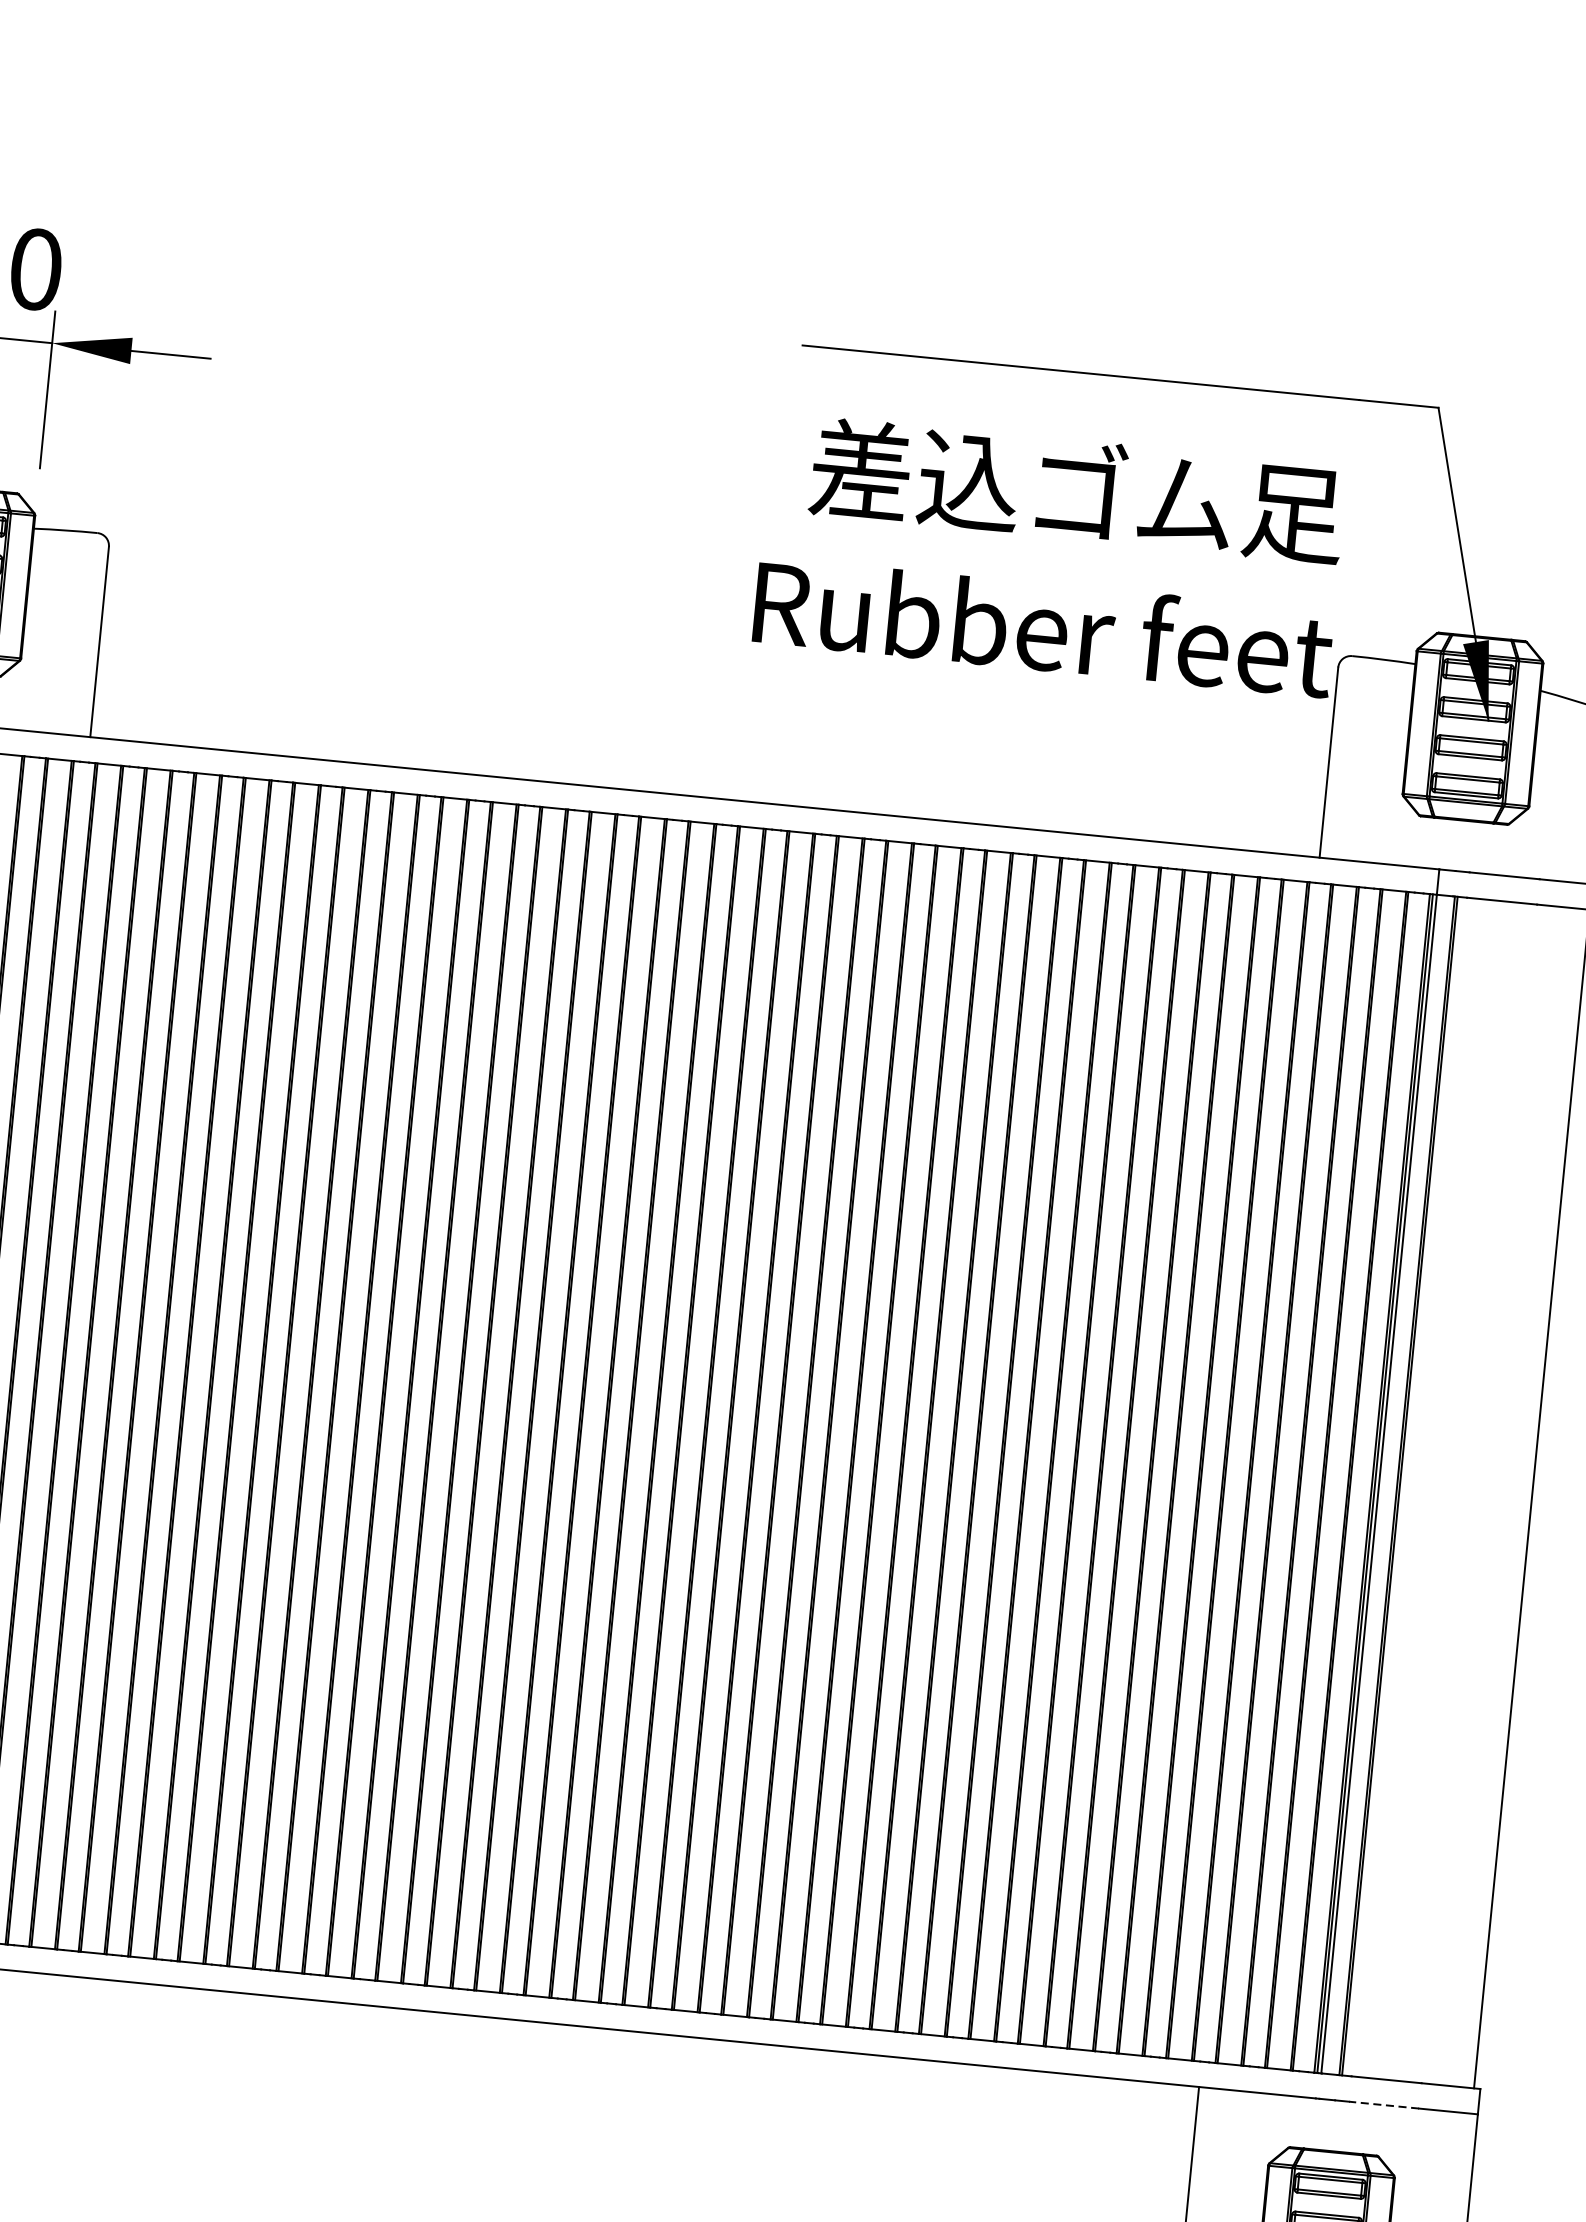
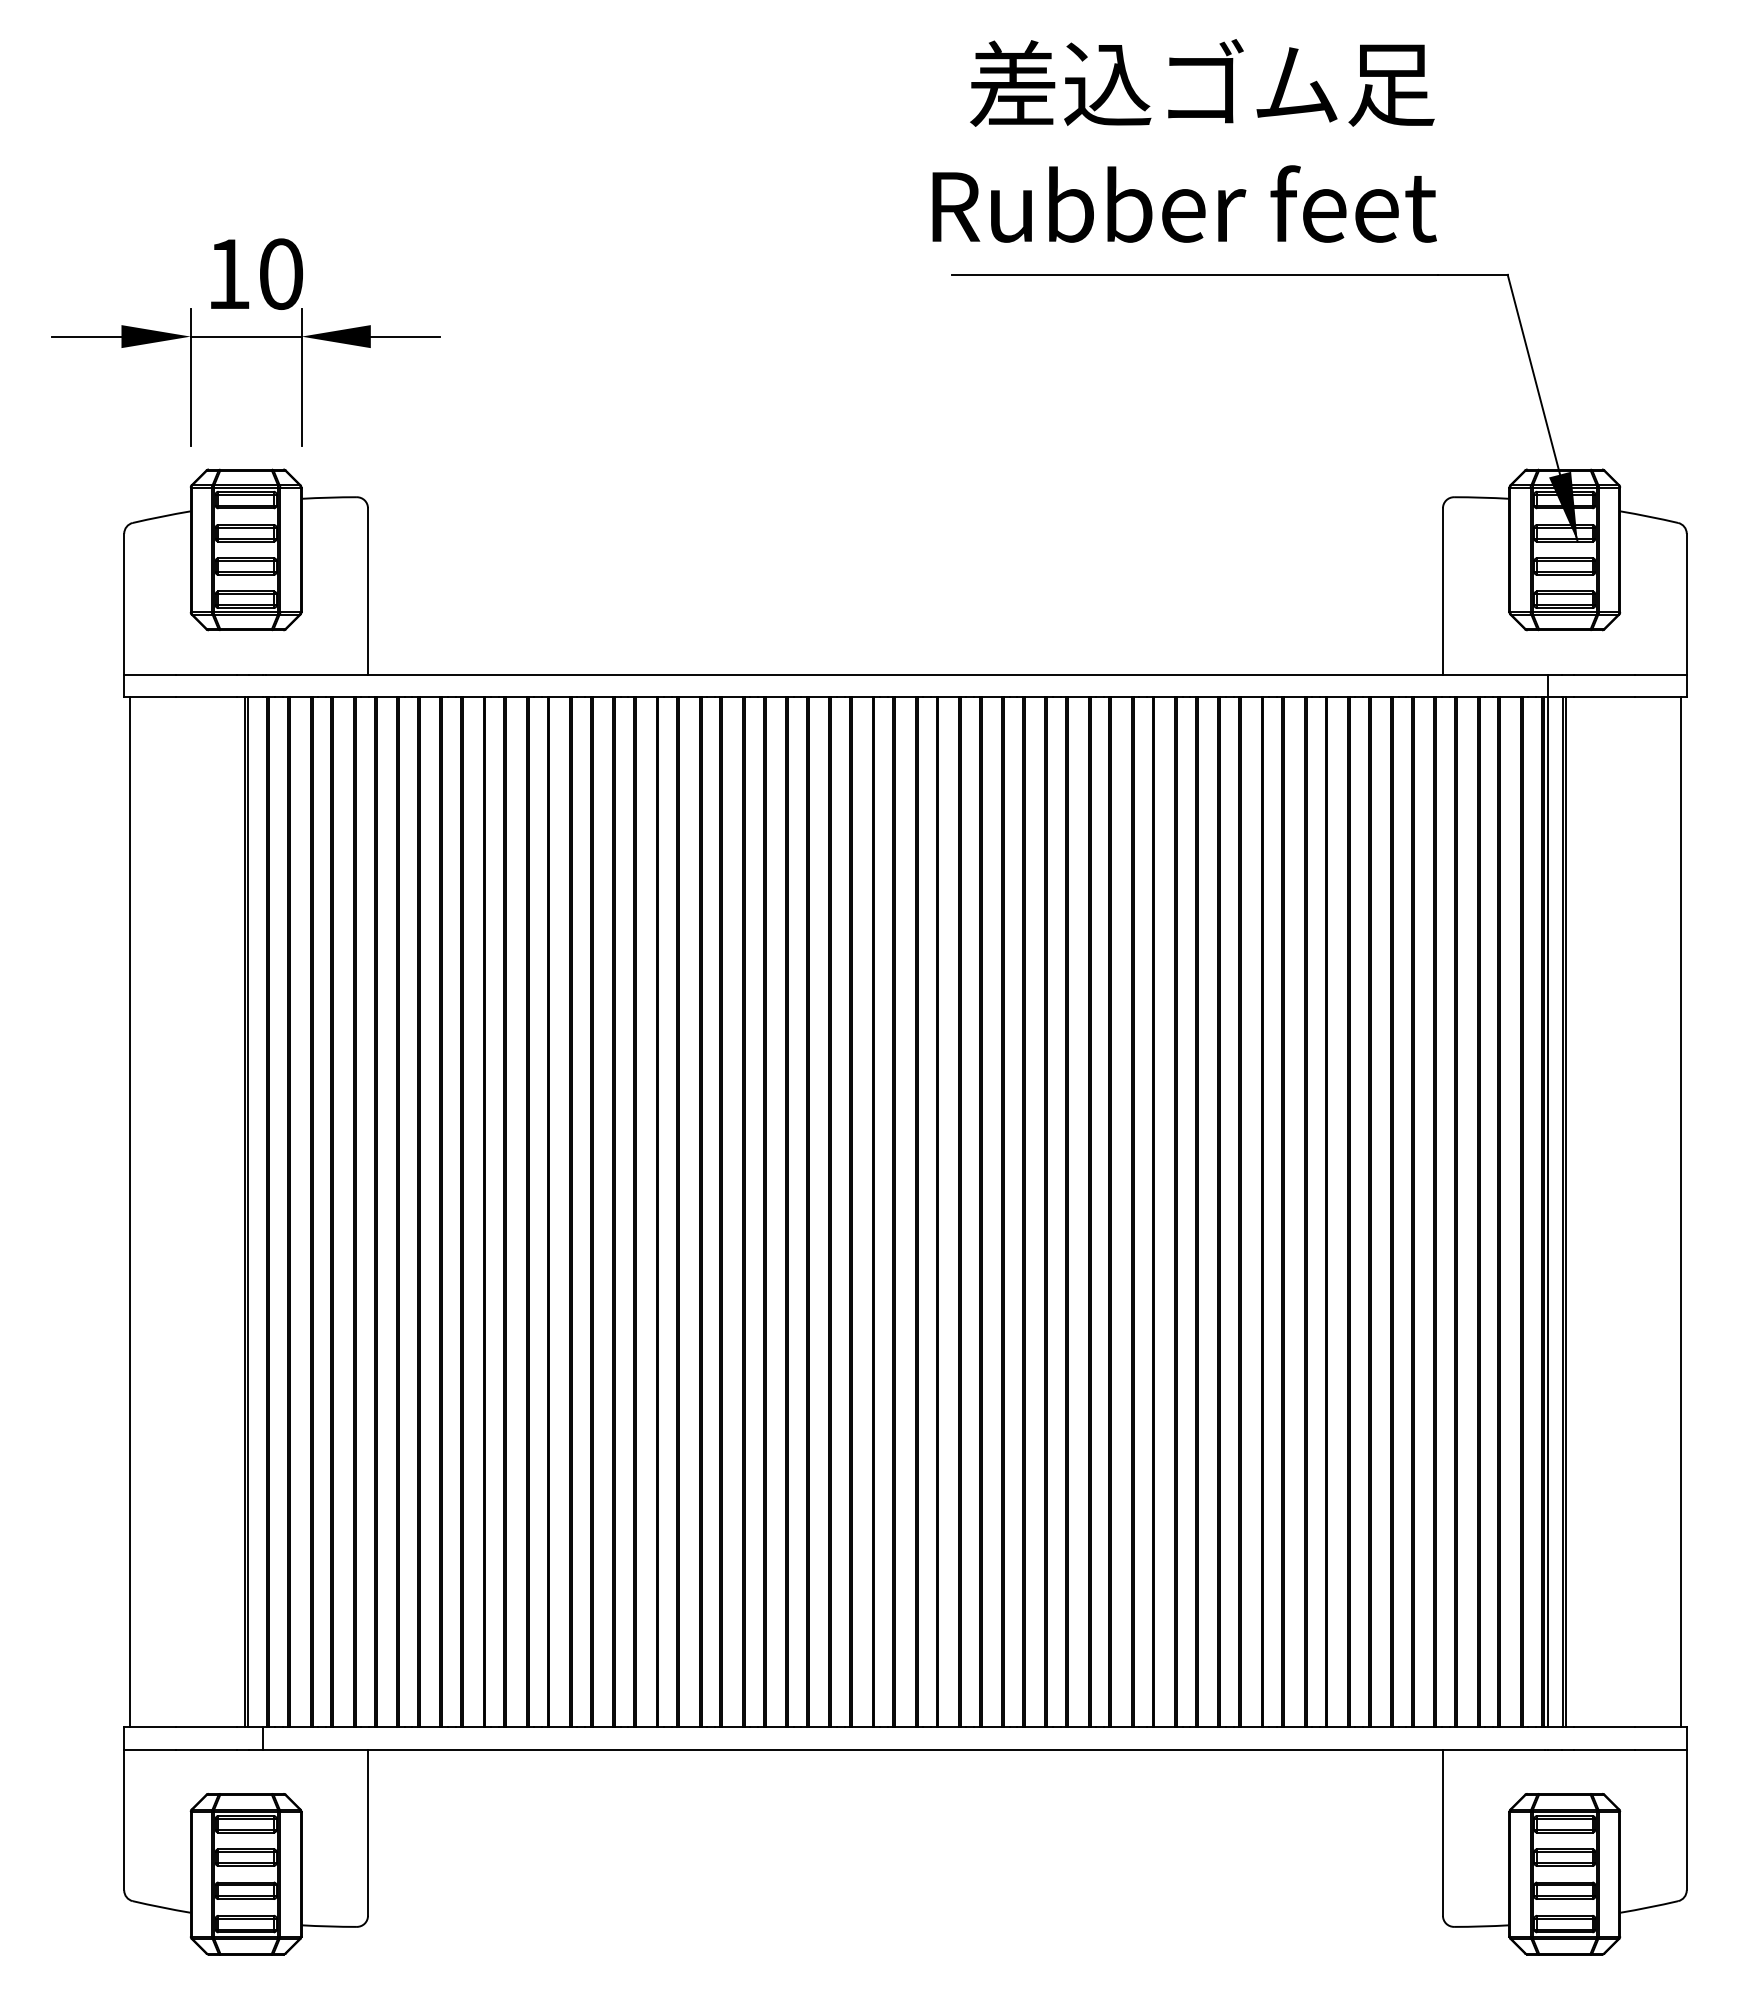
text: (1050, 554) -> (1184, 140), moved
line: (1383, 2105) -> (1604, 1749), dashed -> solid

